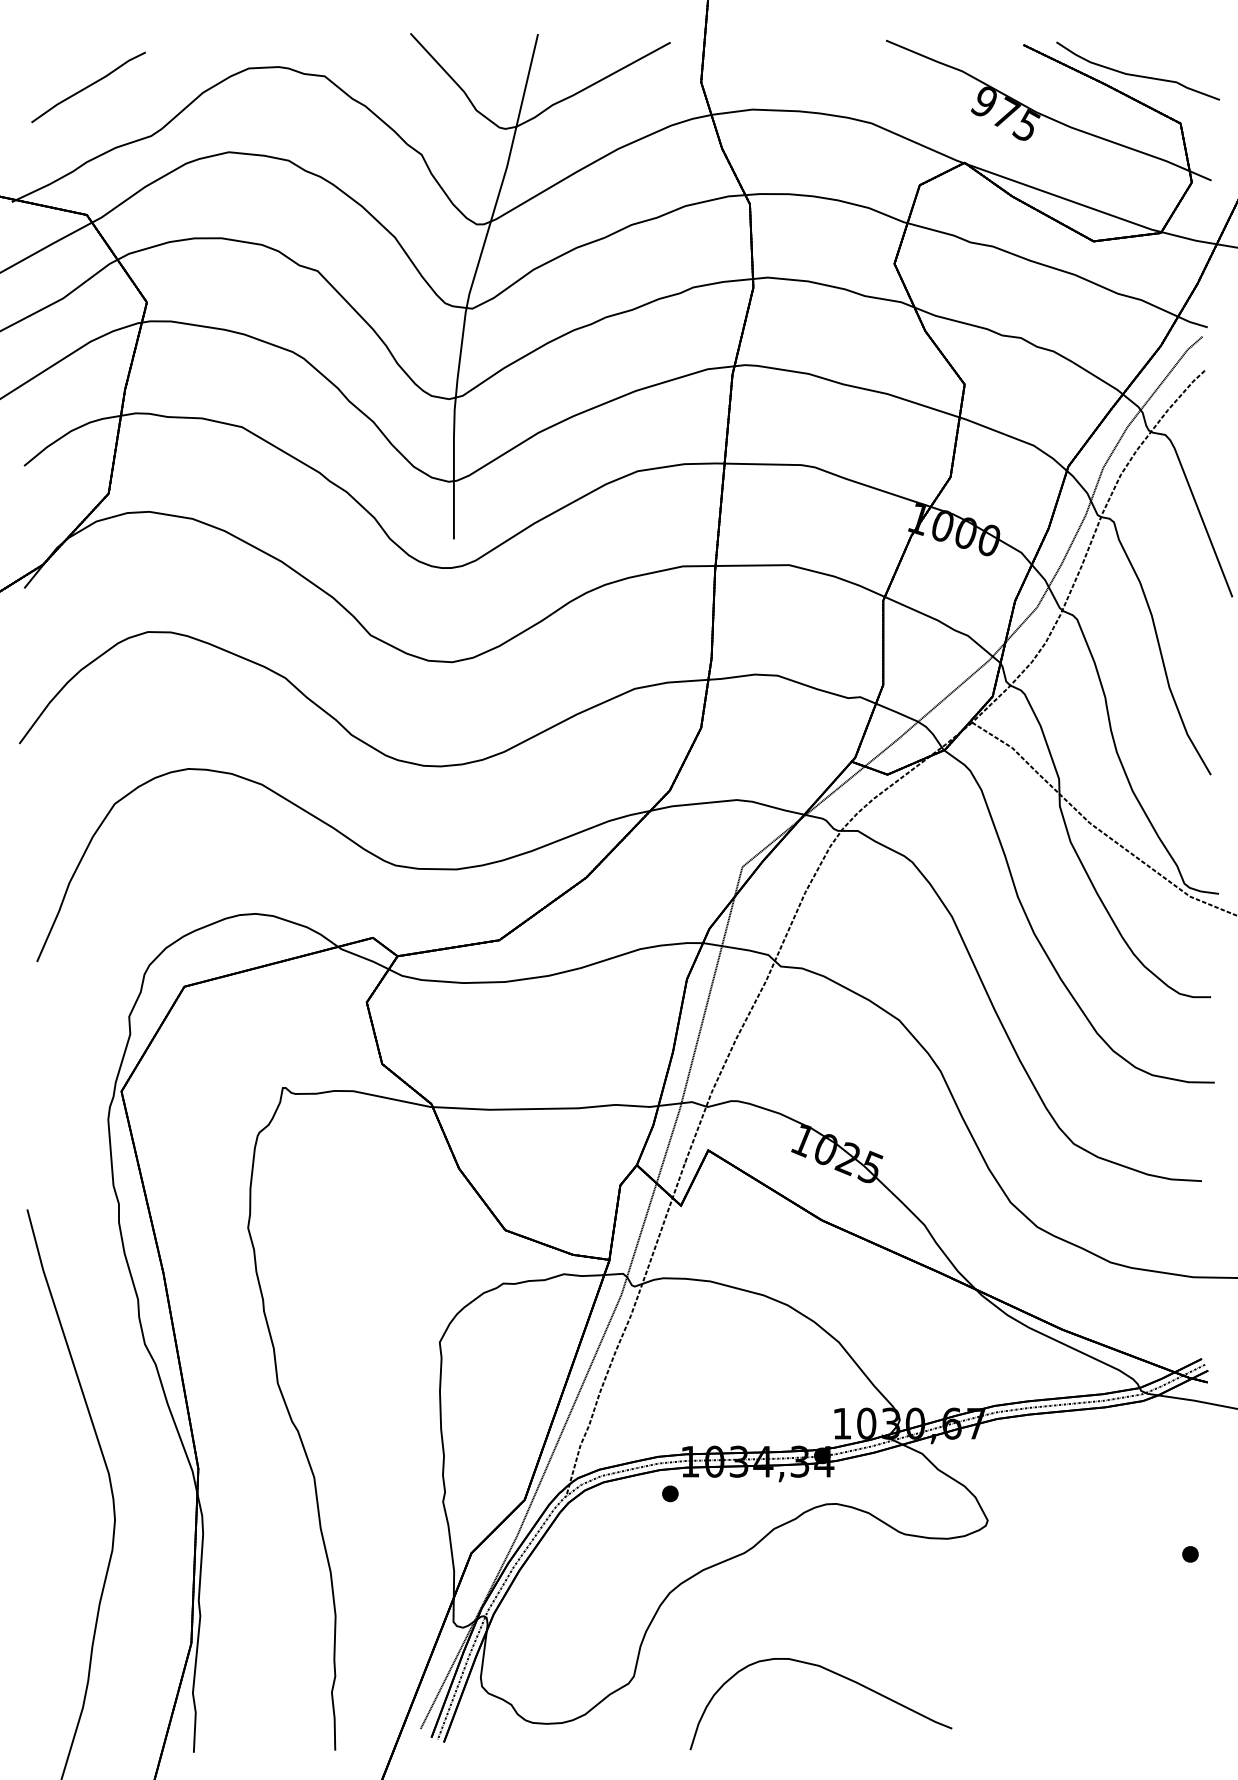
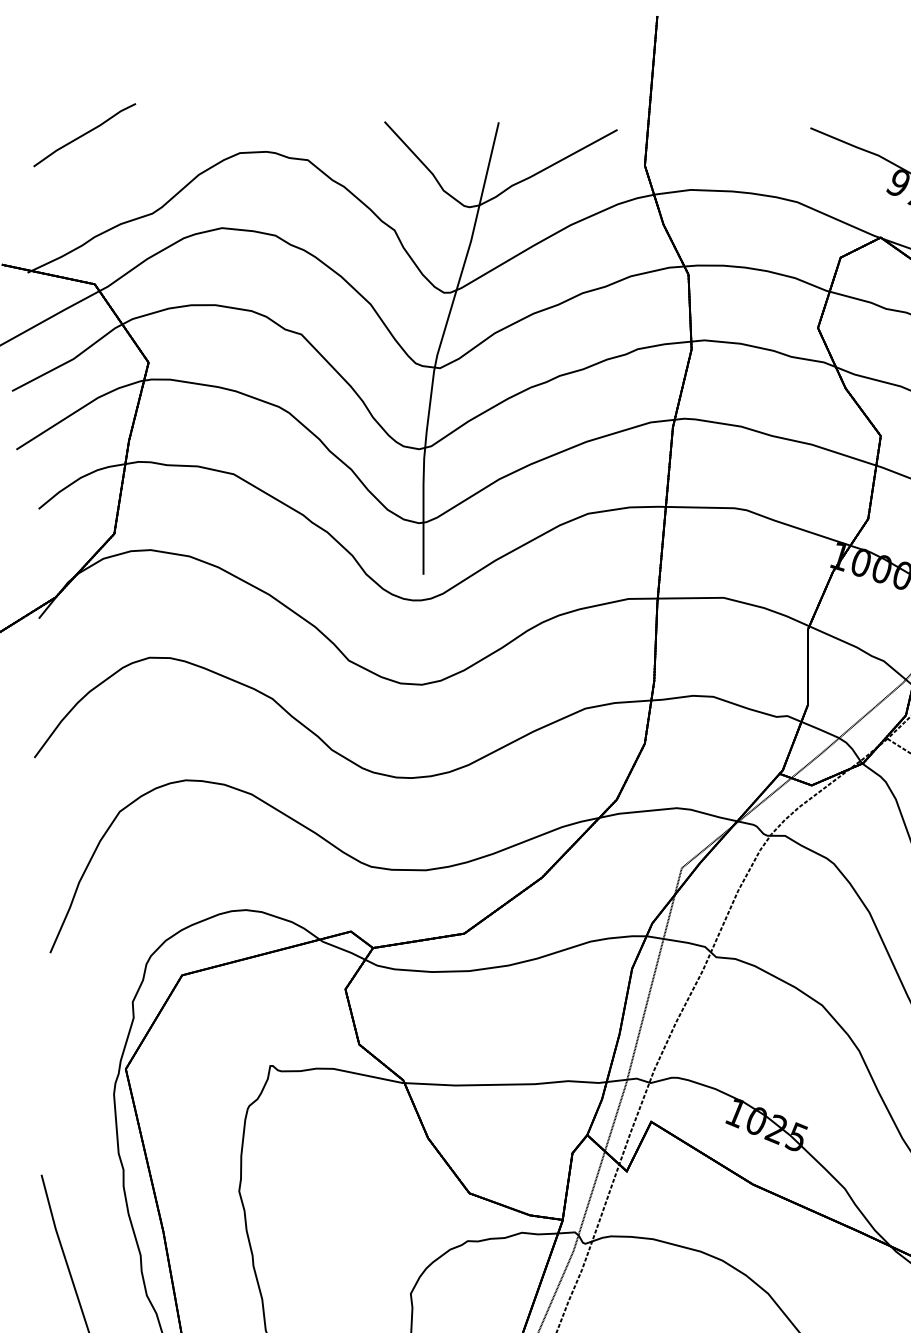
line: (88, 87) -> (84, 135), moved

